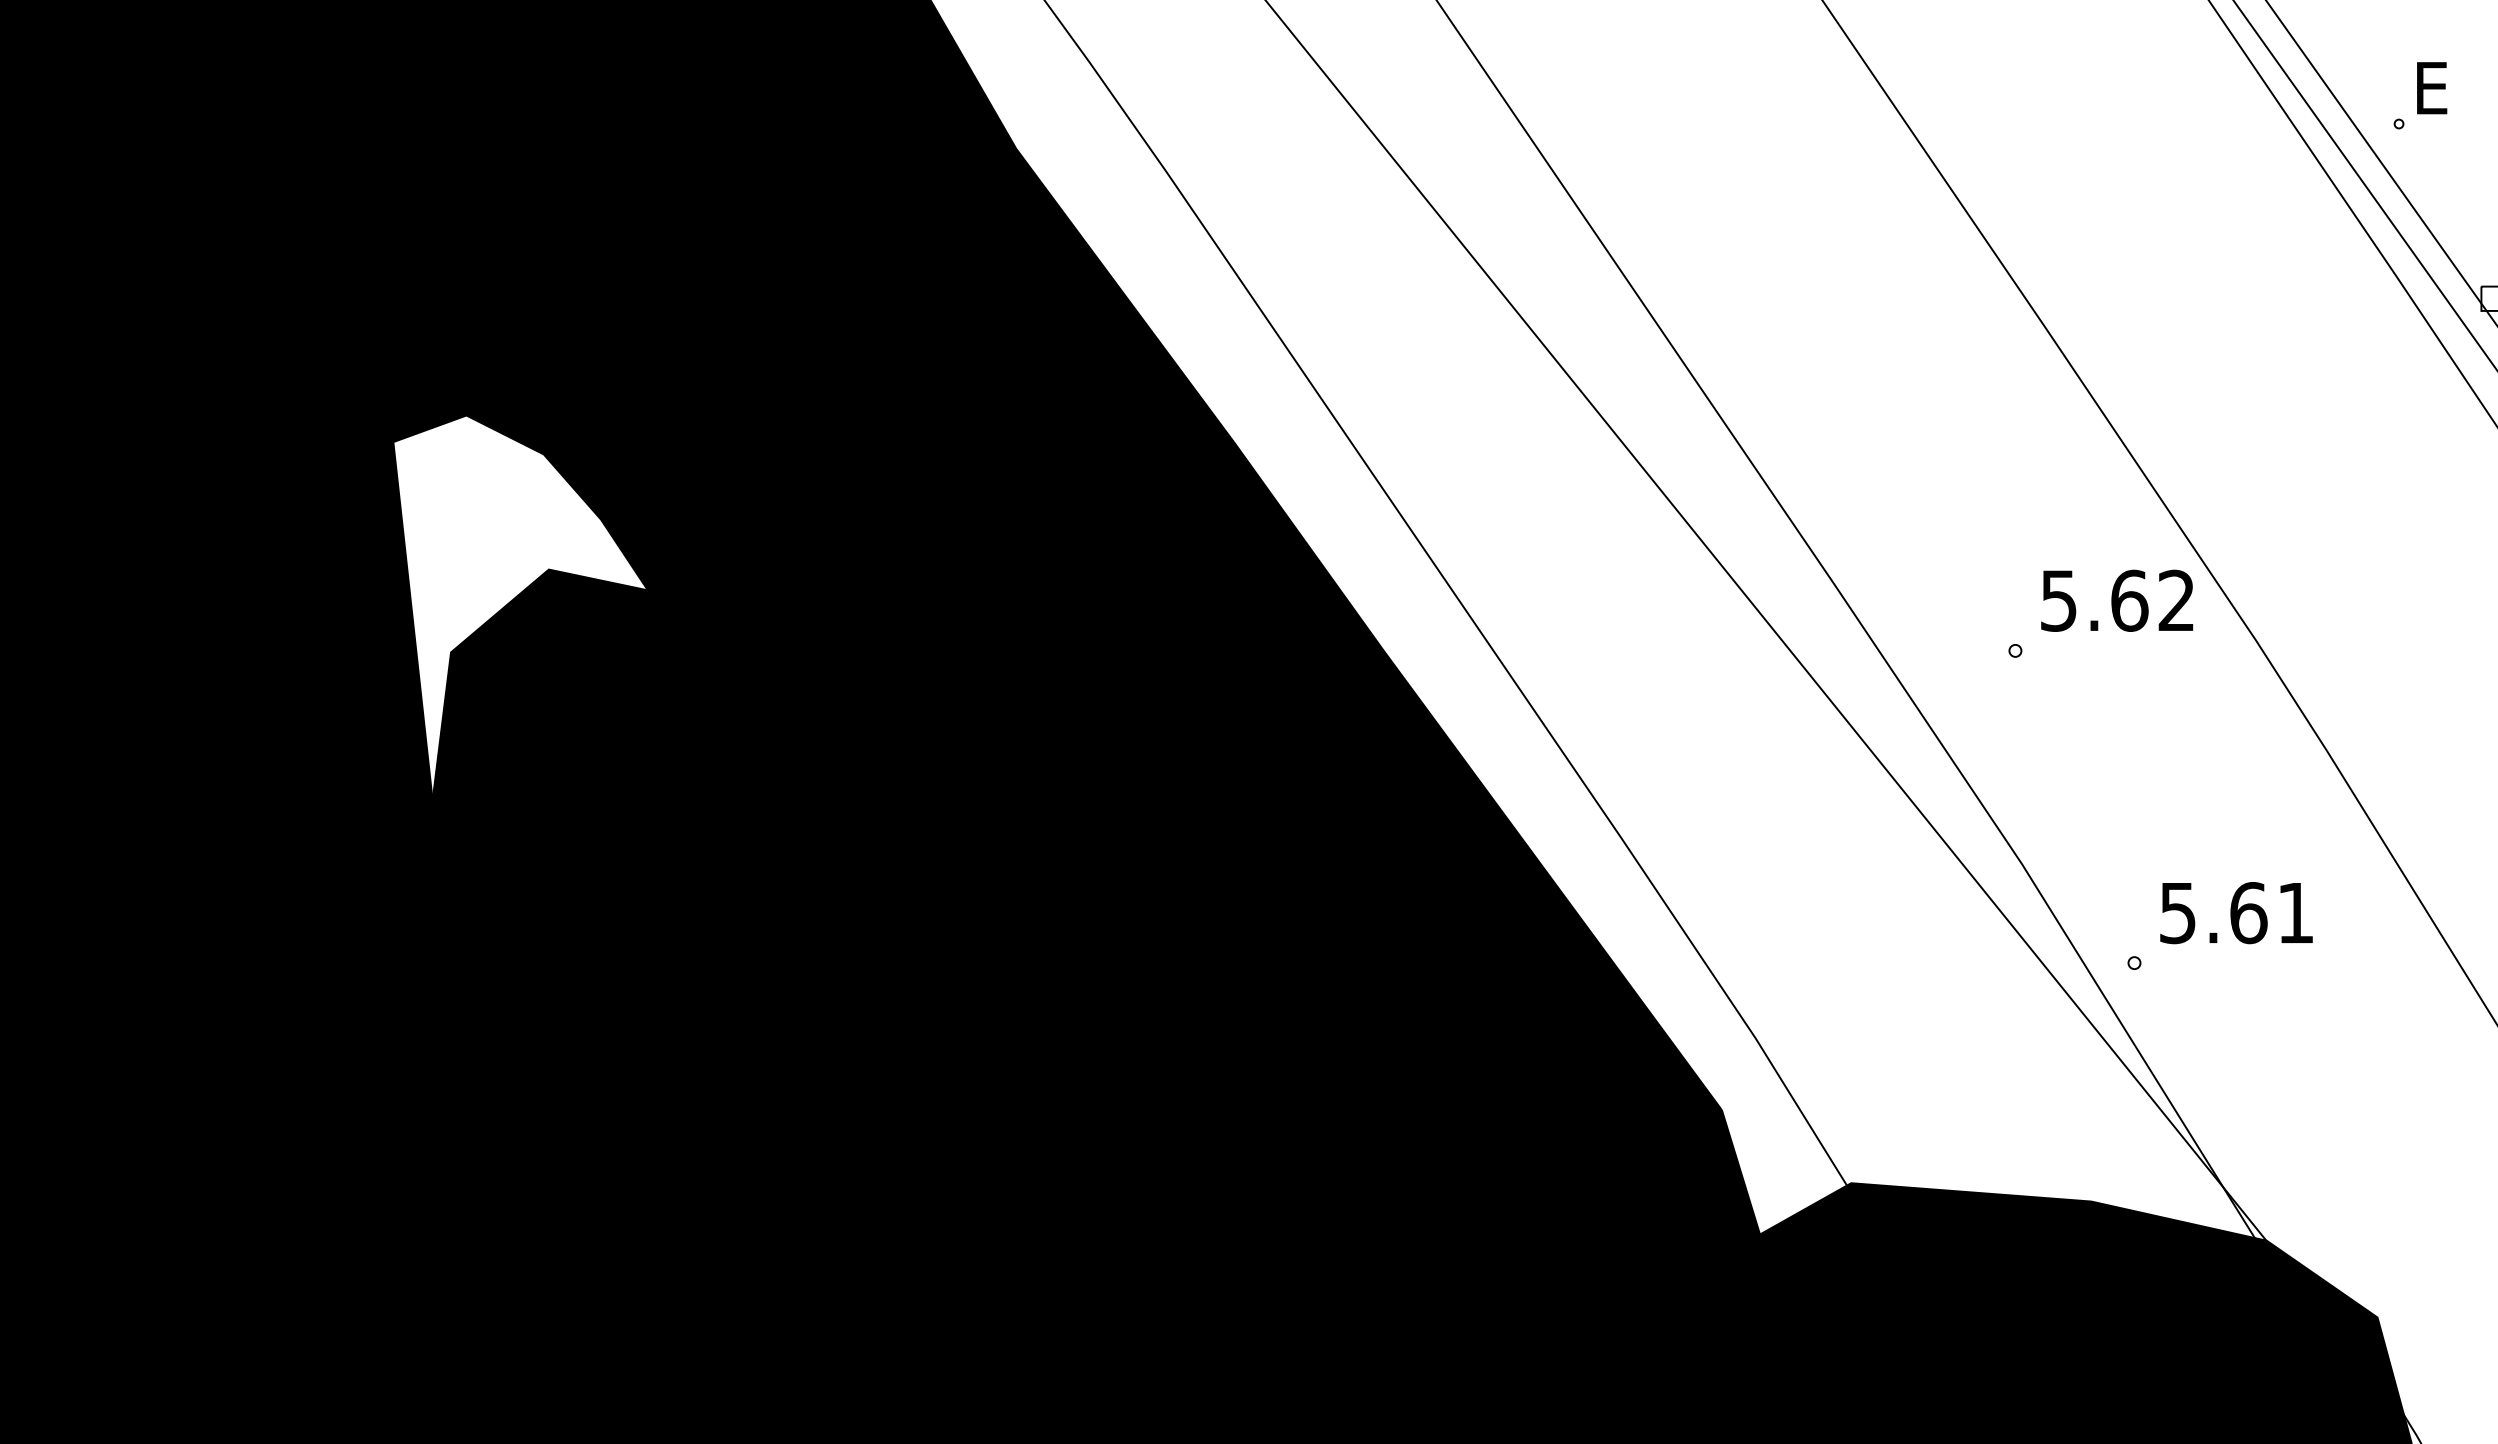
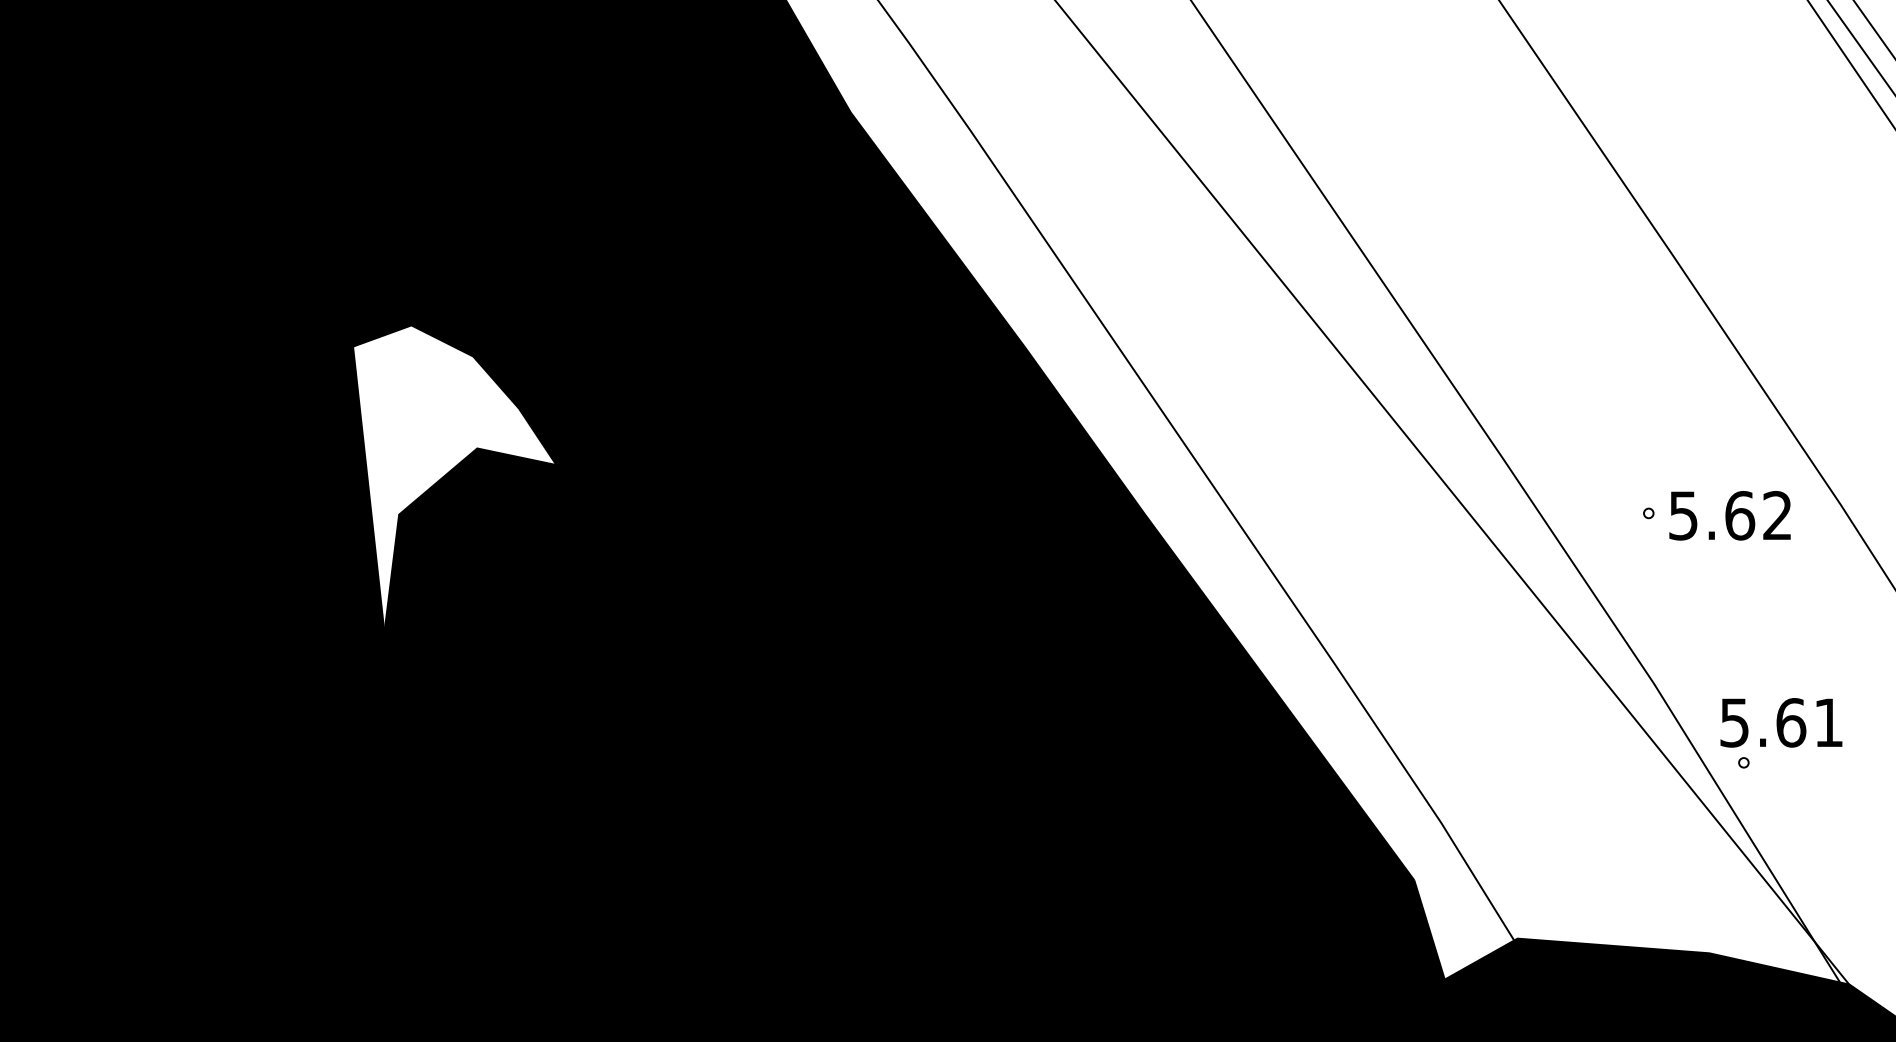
text: (2117, 600) -> (1730, 515), moved
text: (2236, 913) -> (1781, 723), moved

